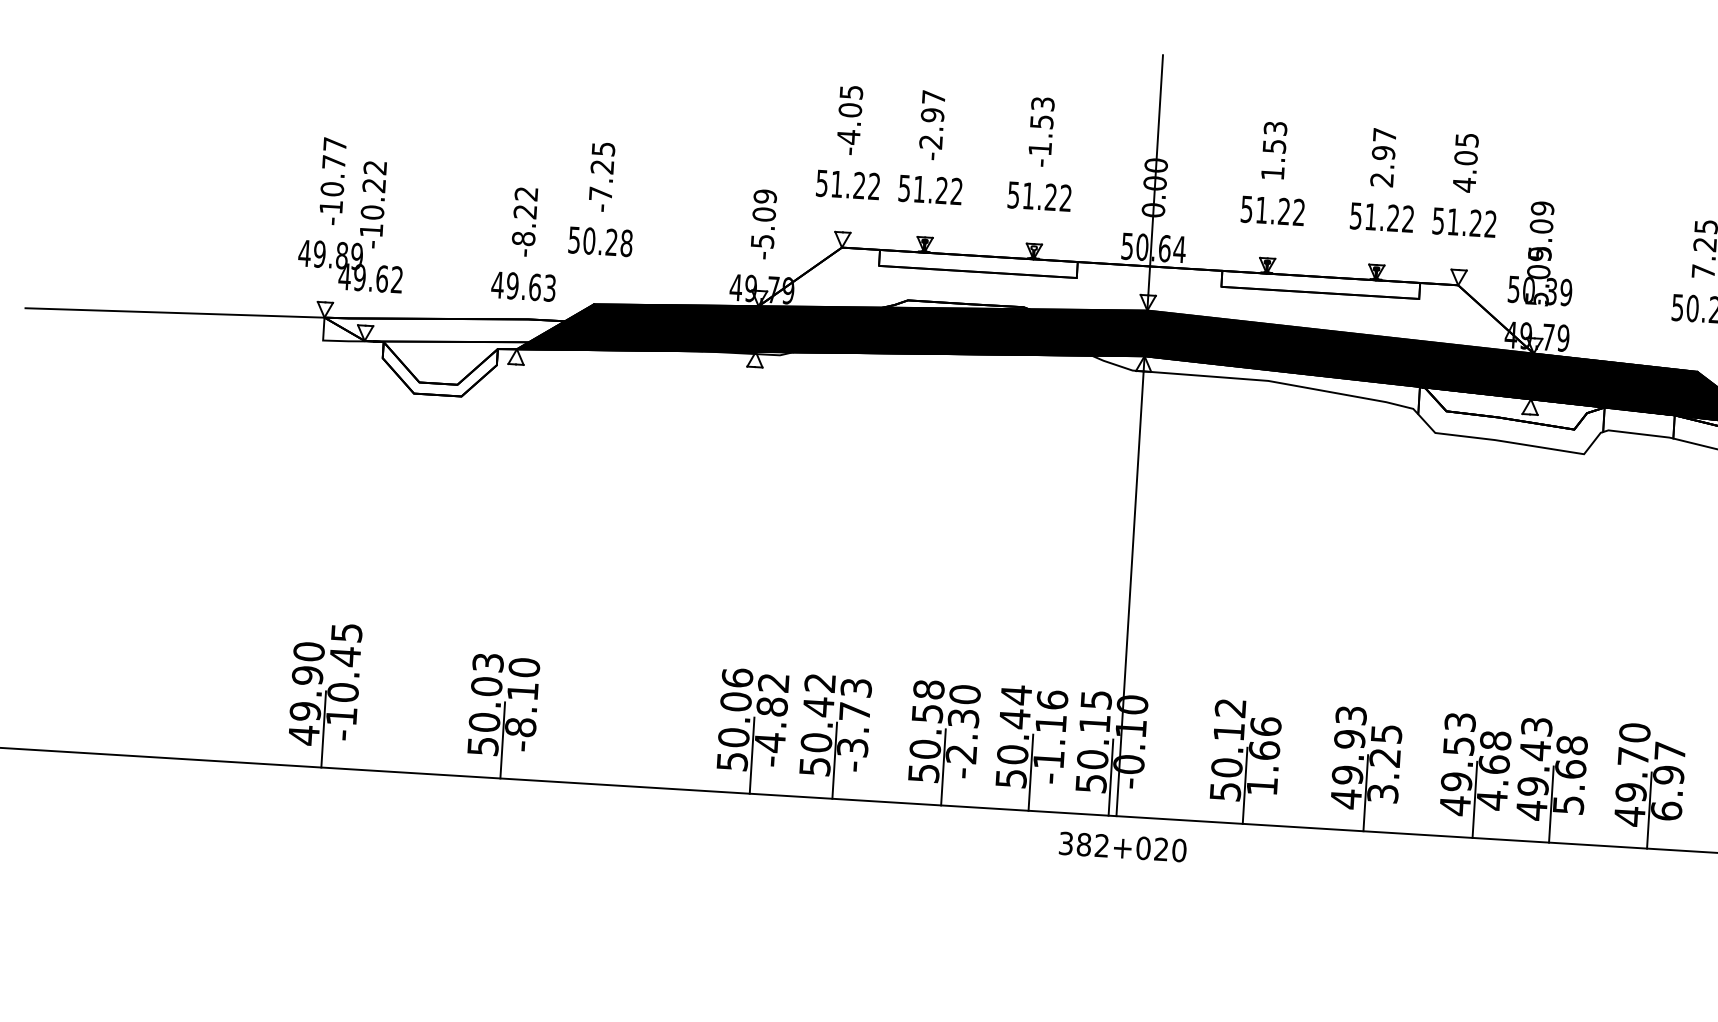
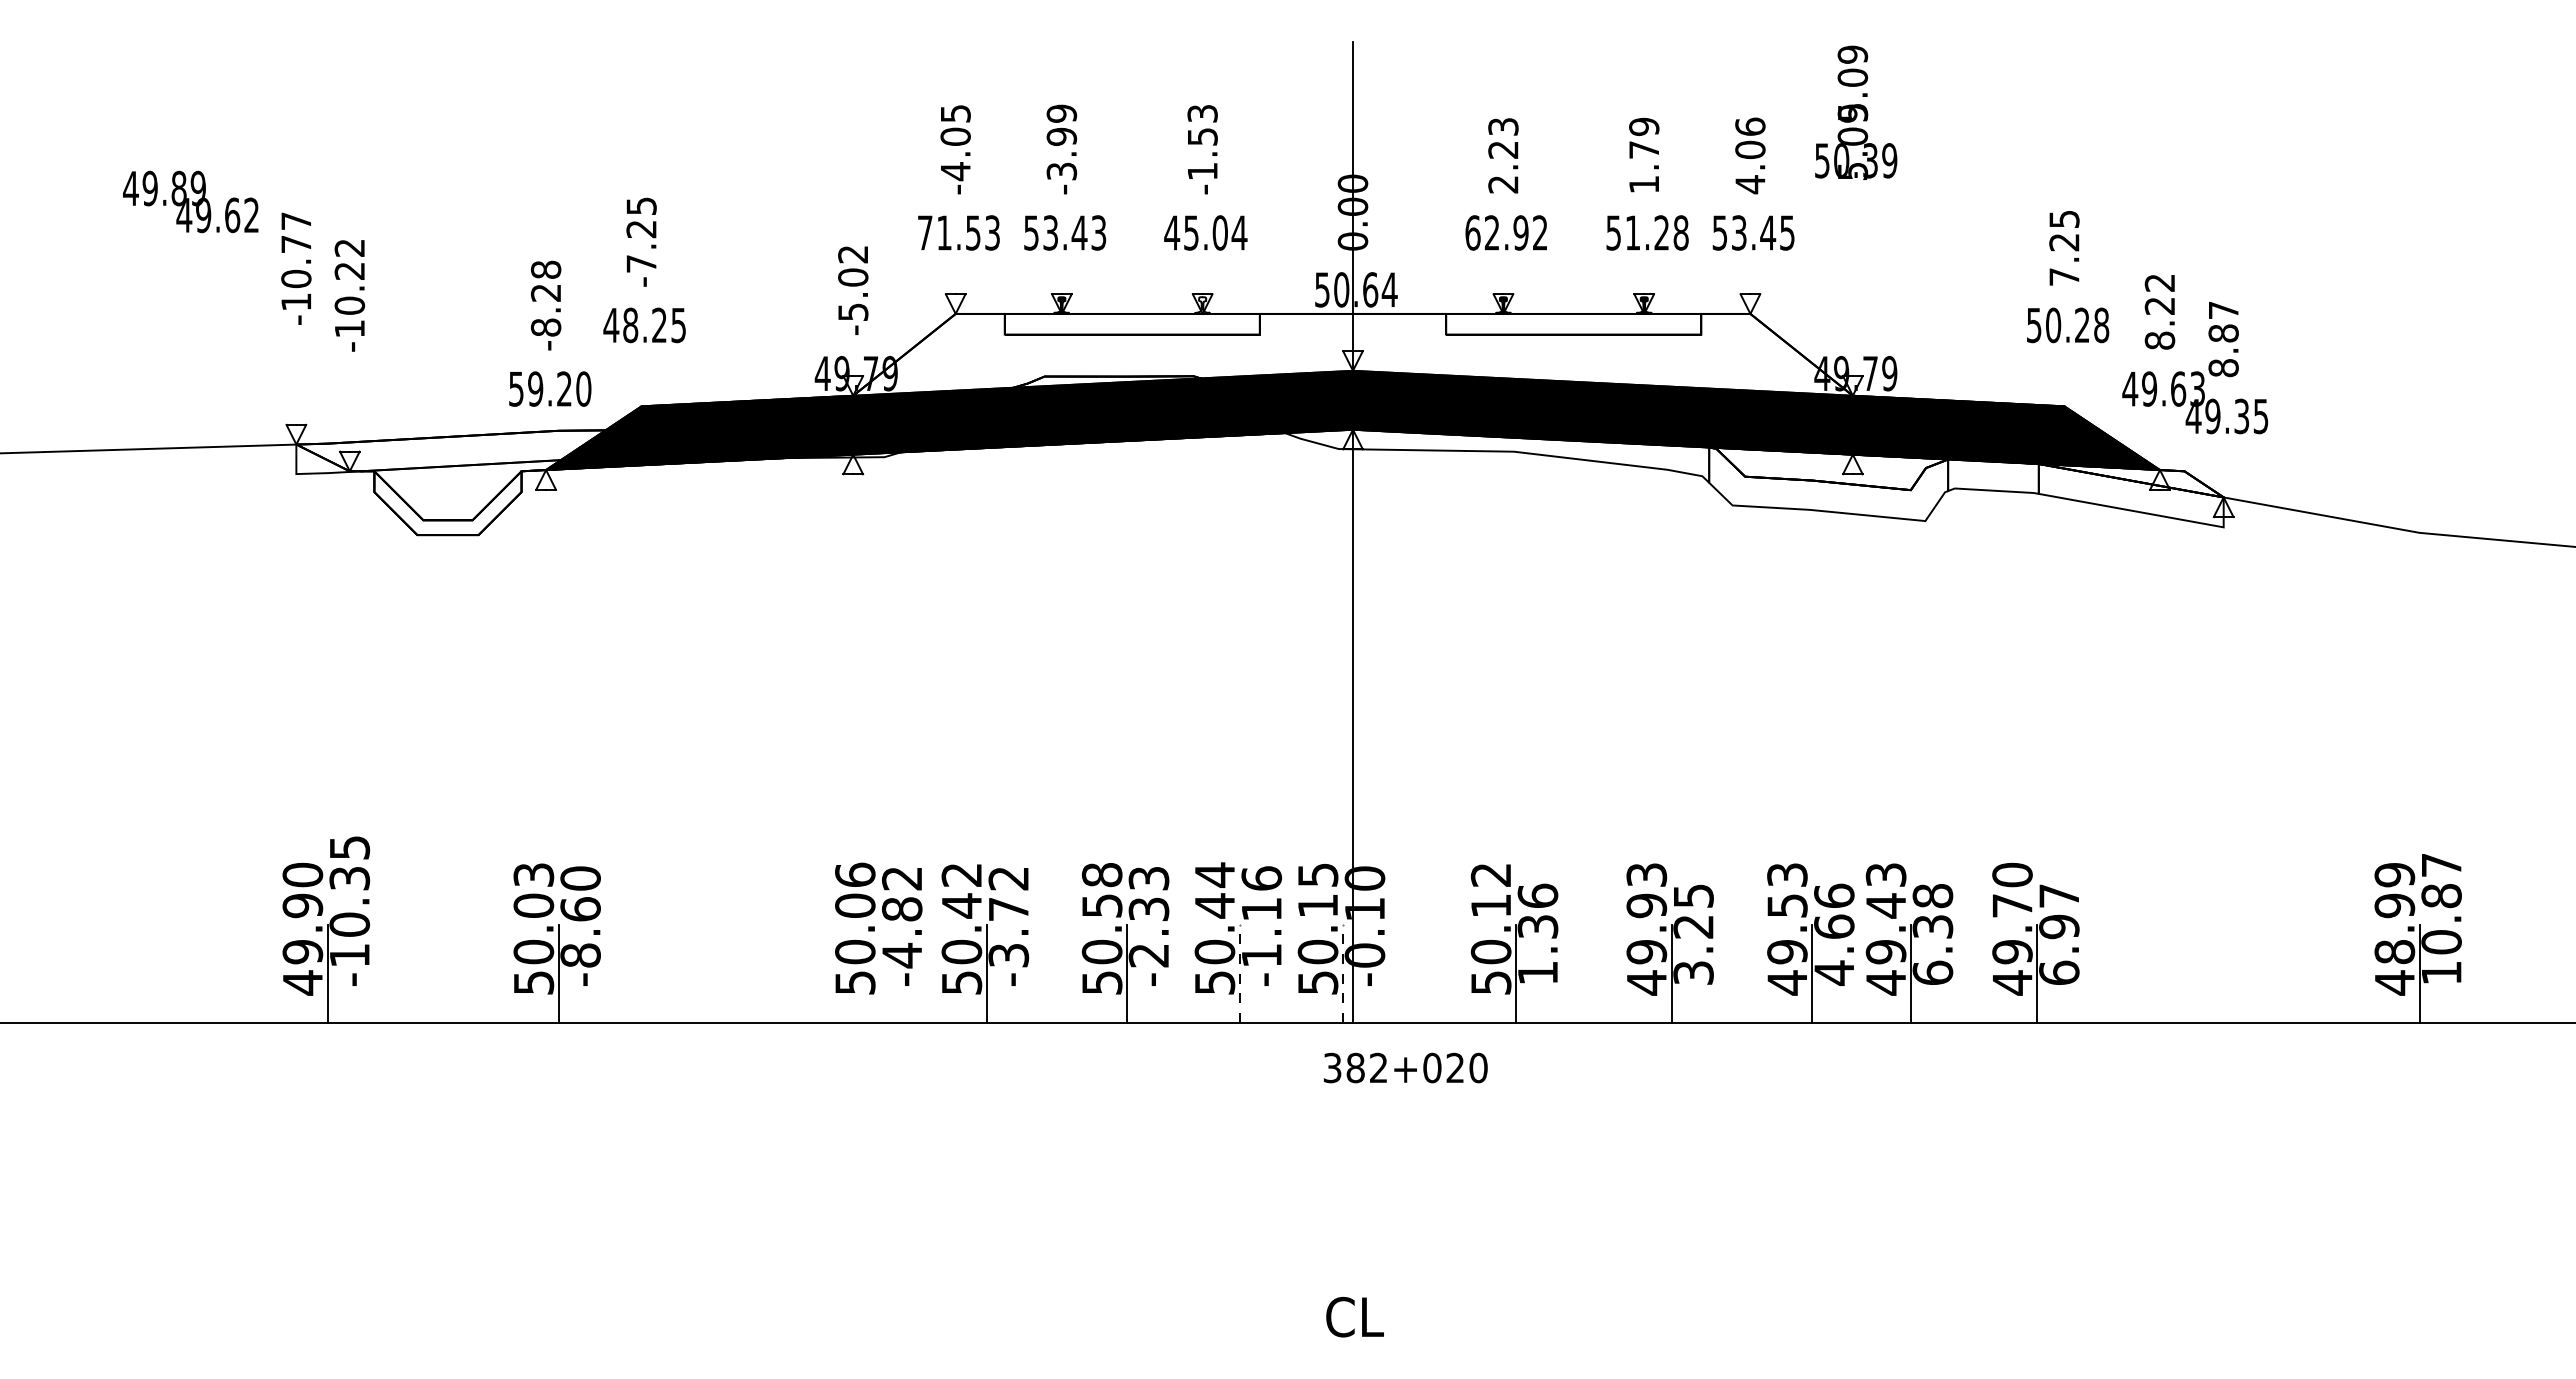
text: (932, 119) -> (1061, 142), -2.97 -> -3.99
text: (1467, 139) -> (1750, 126), 4.05 -> 4.06
text: (1383, 157) -> (1644, 155), 2.97 -> 1.79
text: (1273, 160) -> (1503, 167), 1.53 -> 2.23
text: (848, 184) -> (958, 232), 51.22 -> 71.53
text: (937, 190) -> (1074, 232), 51.22 -> 53.43
text: (526, 193) -> (546, 269), -8.22 -> -8.28
text: (765, 196) -> (853, 254), -5.09 -> -5.02
text: (1039, 196) -> (1205, 232), 51.22 -> 45.04
text: (1265, 210) -> (1496, 232), 51.22 -> 62.92
text: (1407, 218) -> (1680, 232), 51.22 -> 51.28
text: (1472, 222) -> (1763, 232), 51.22 -> 53.45
text: (600, 241) -> (644, 325), 50.28 -> 48.25
text: (1542, 253) -> (1856, 112), moved
text: (350, 266) -> (190, 201), moved
text: (523, 286) -> (549, 388), 49.63 -> 59.20
text: (345, 656) -> (349, 878), -10.45 -> -10.35
text: (856, 687) -> (1008, 878), -3.73 -> -3.72
text: (522, 691) -> (580, 909), -8.10 -> -8.60
text: (964, 694) -> (1148, 878), -2.30 -> -2.33
text: (1495, 740) -> (1834, 895), 4.68 -> 4.66
text: (1264, 750) -> (1537, 926), 1.66 -> 1.36
line: (752, 755) -> (880, 973), removed
line: (1030, 772) -> (1239, 973), solid -> dashed
line: (1110, 777) -> (1342, 973), solid -> dashed
text: (1569, 786) -> (1932, 949), 5.68 -> 6.38
text: (1122, 846) -> (1405, 1067), moved

